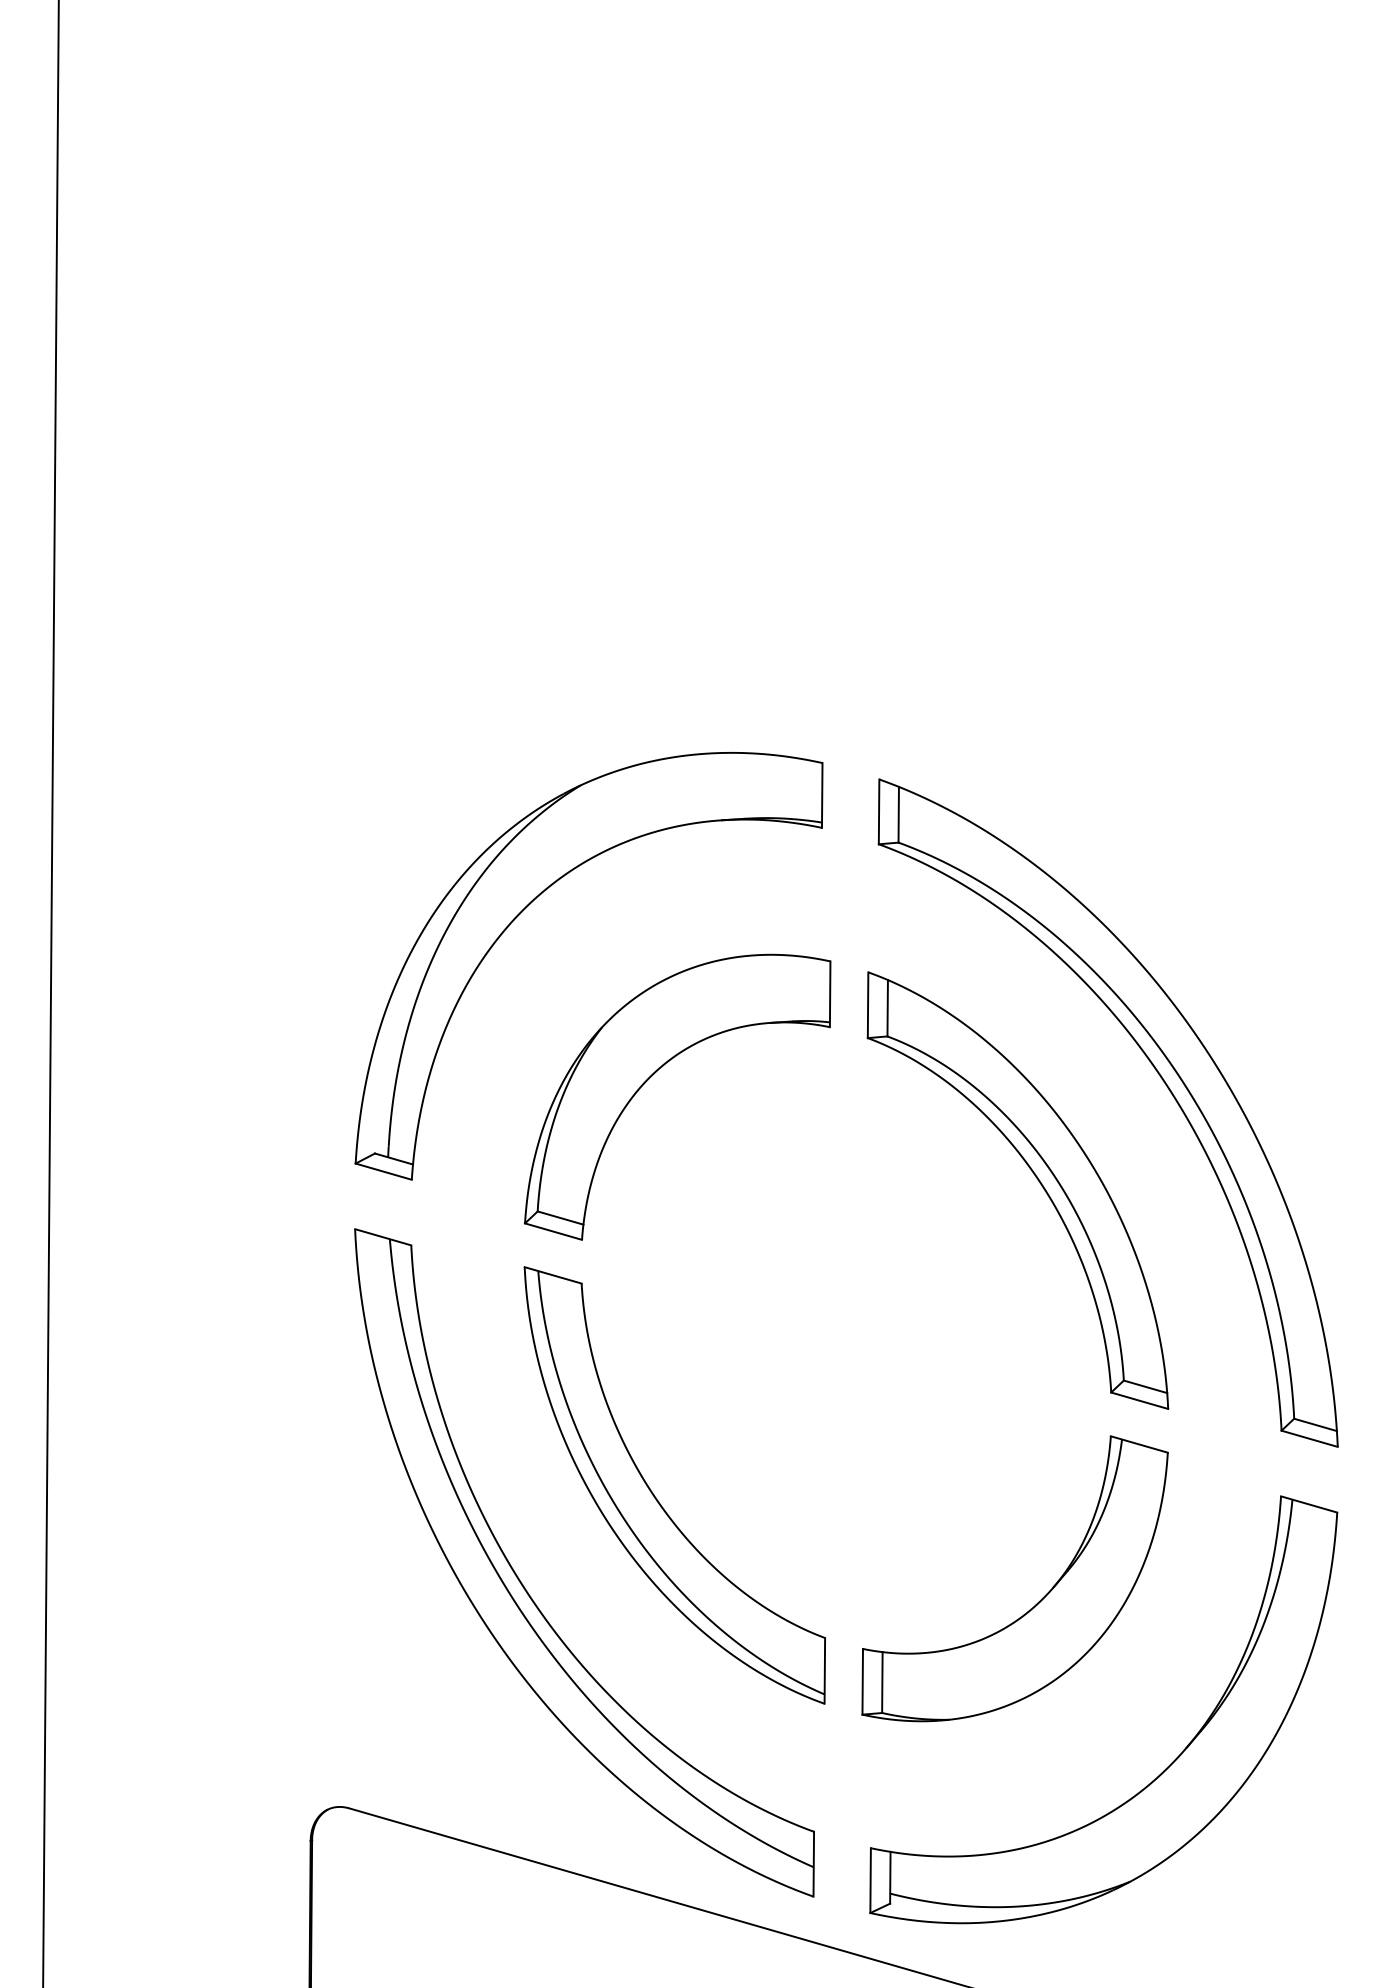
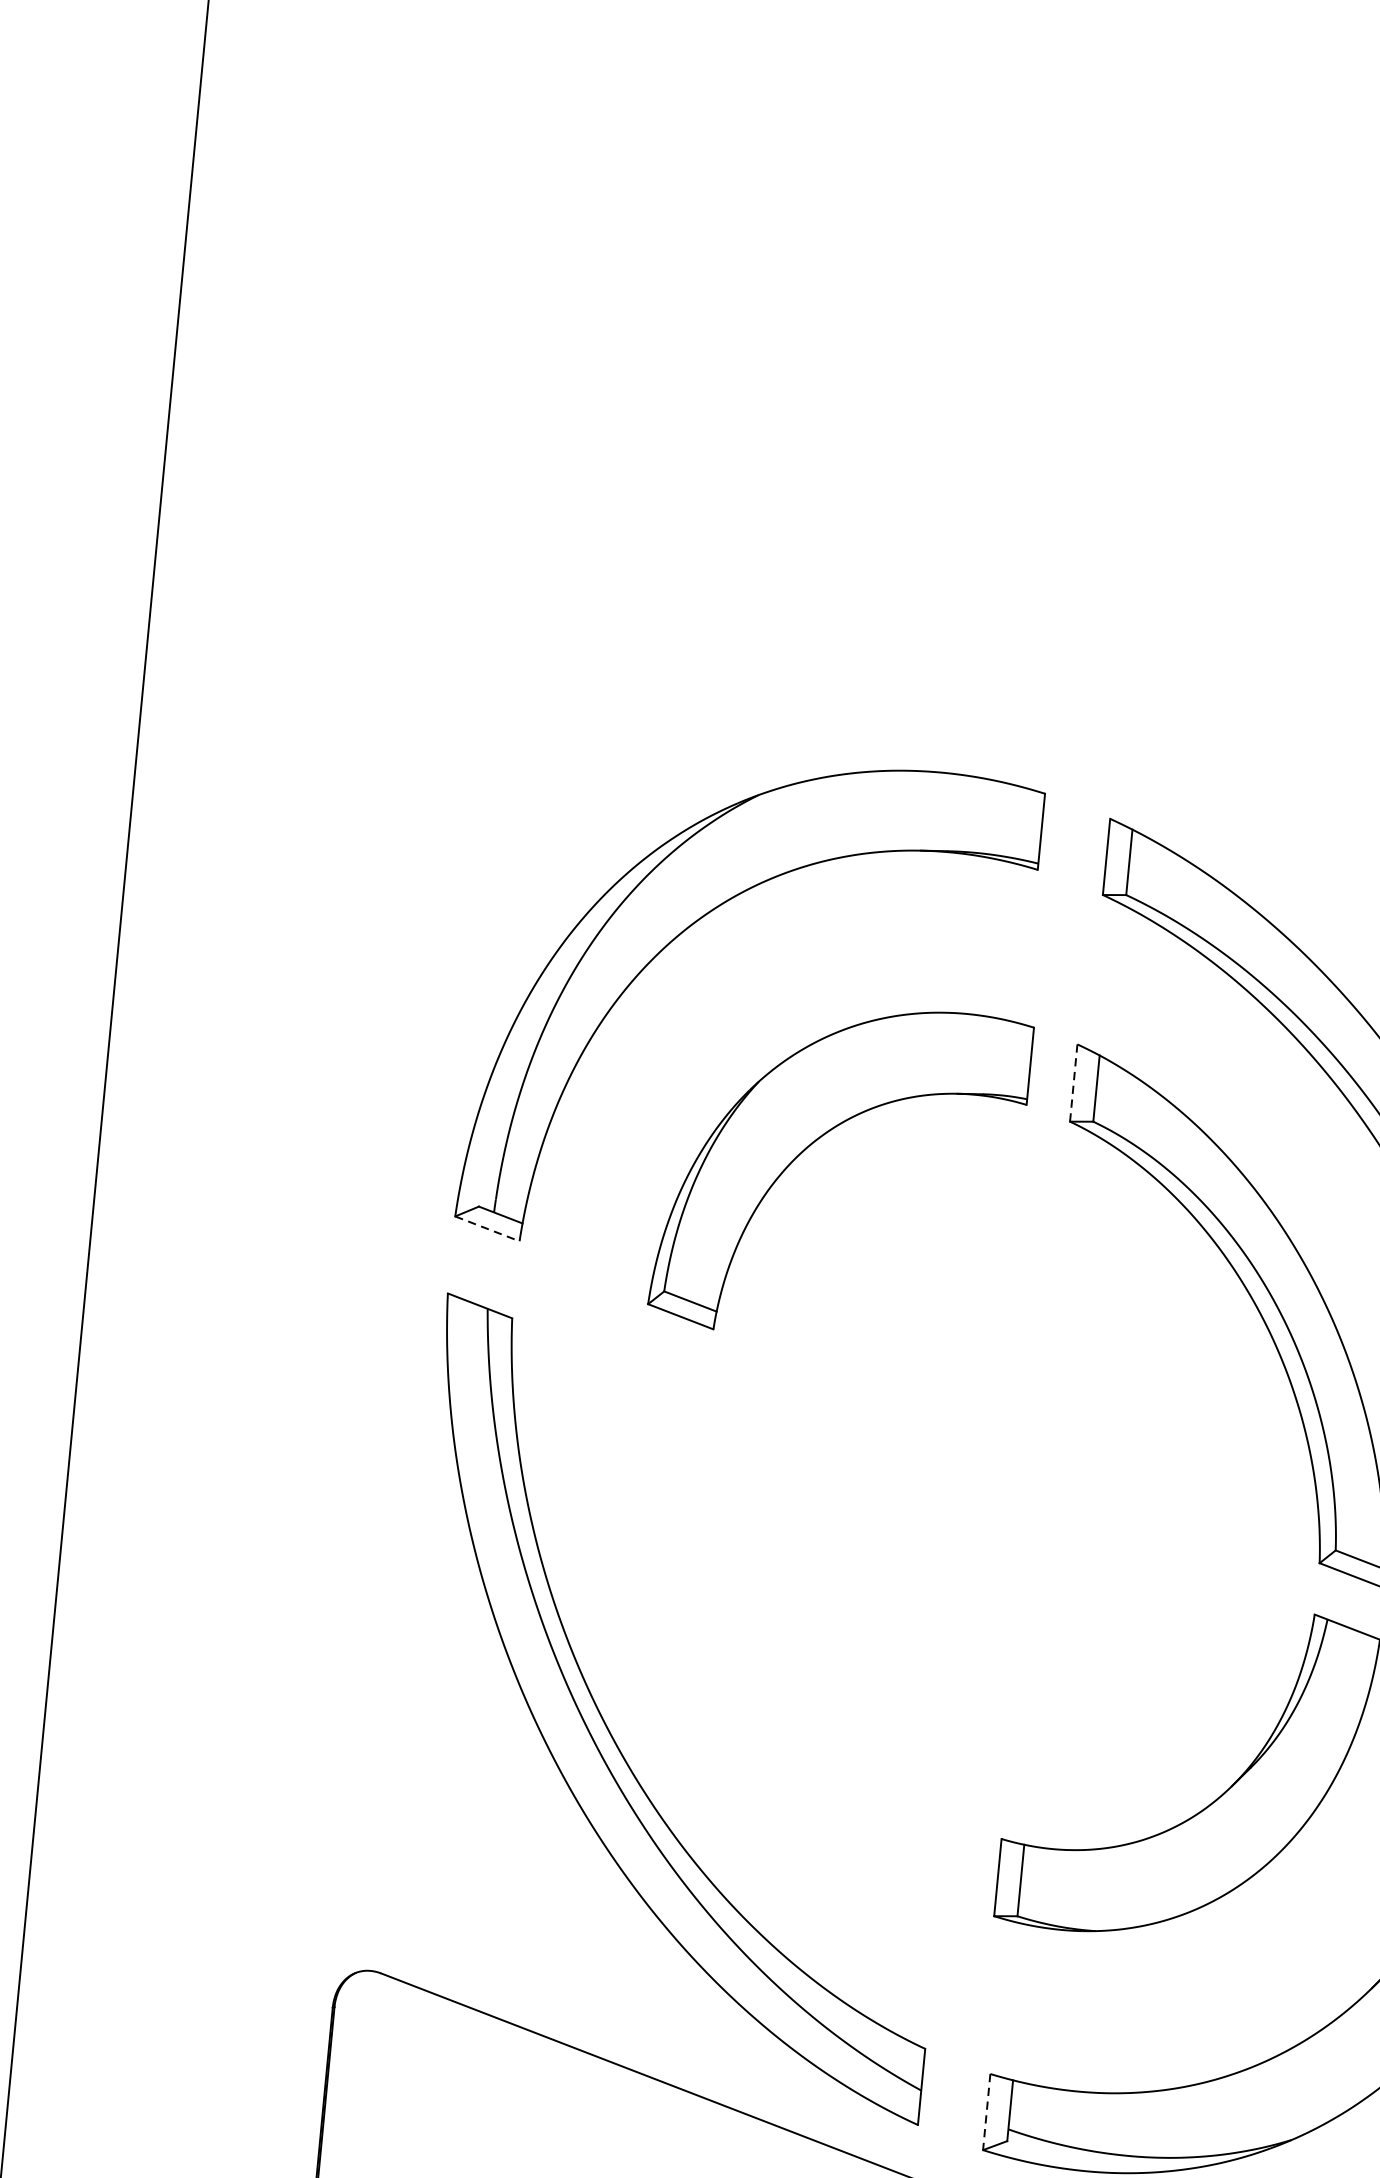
line: (868, 1005) -> (1074, 1083), solid -> dashed
line: (384, 1171) -> (488, 1228), solid -> dashed
part: (656, 1497) -> (774, 1639), removed
line: (870, 1881) -> (986, 2113), solid -> dashed

